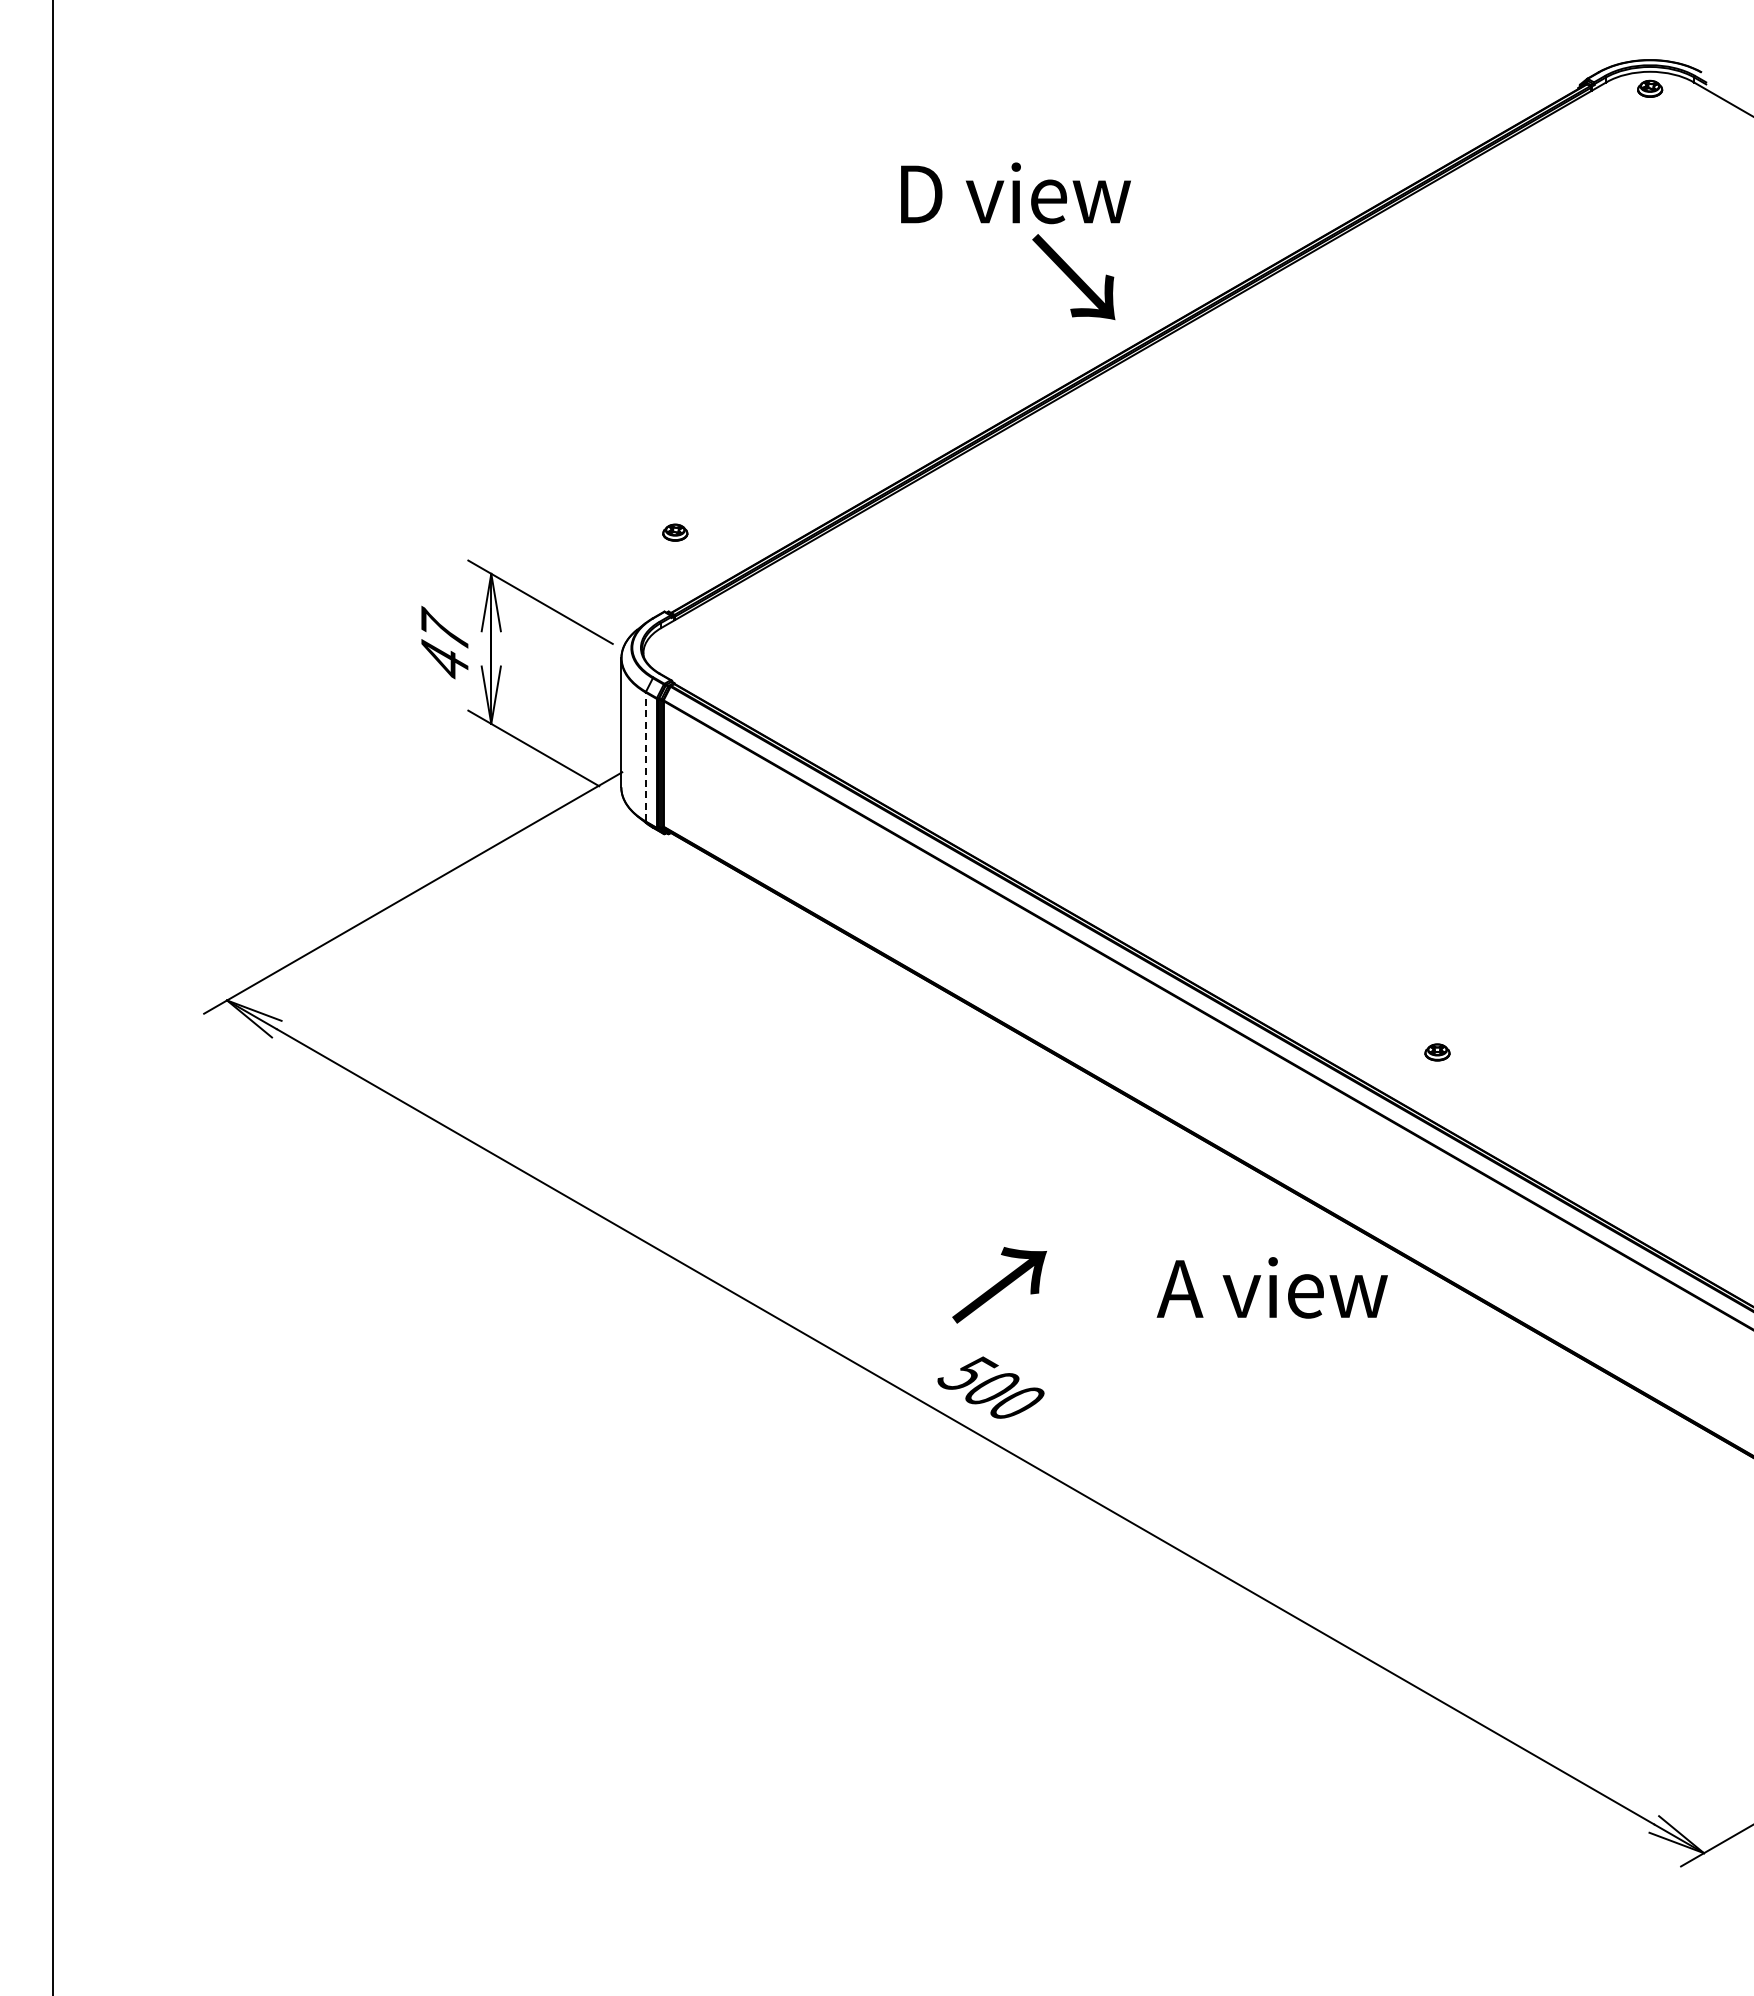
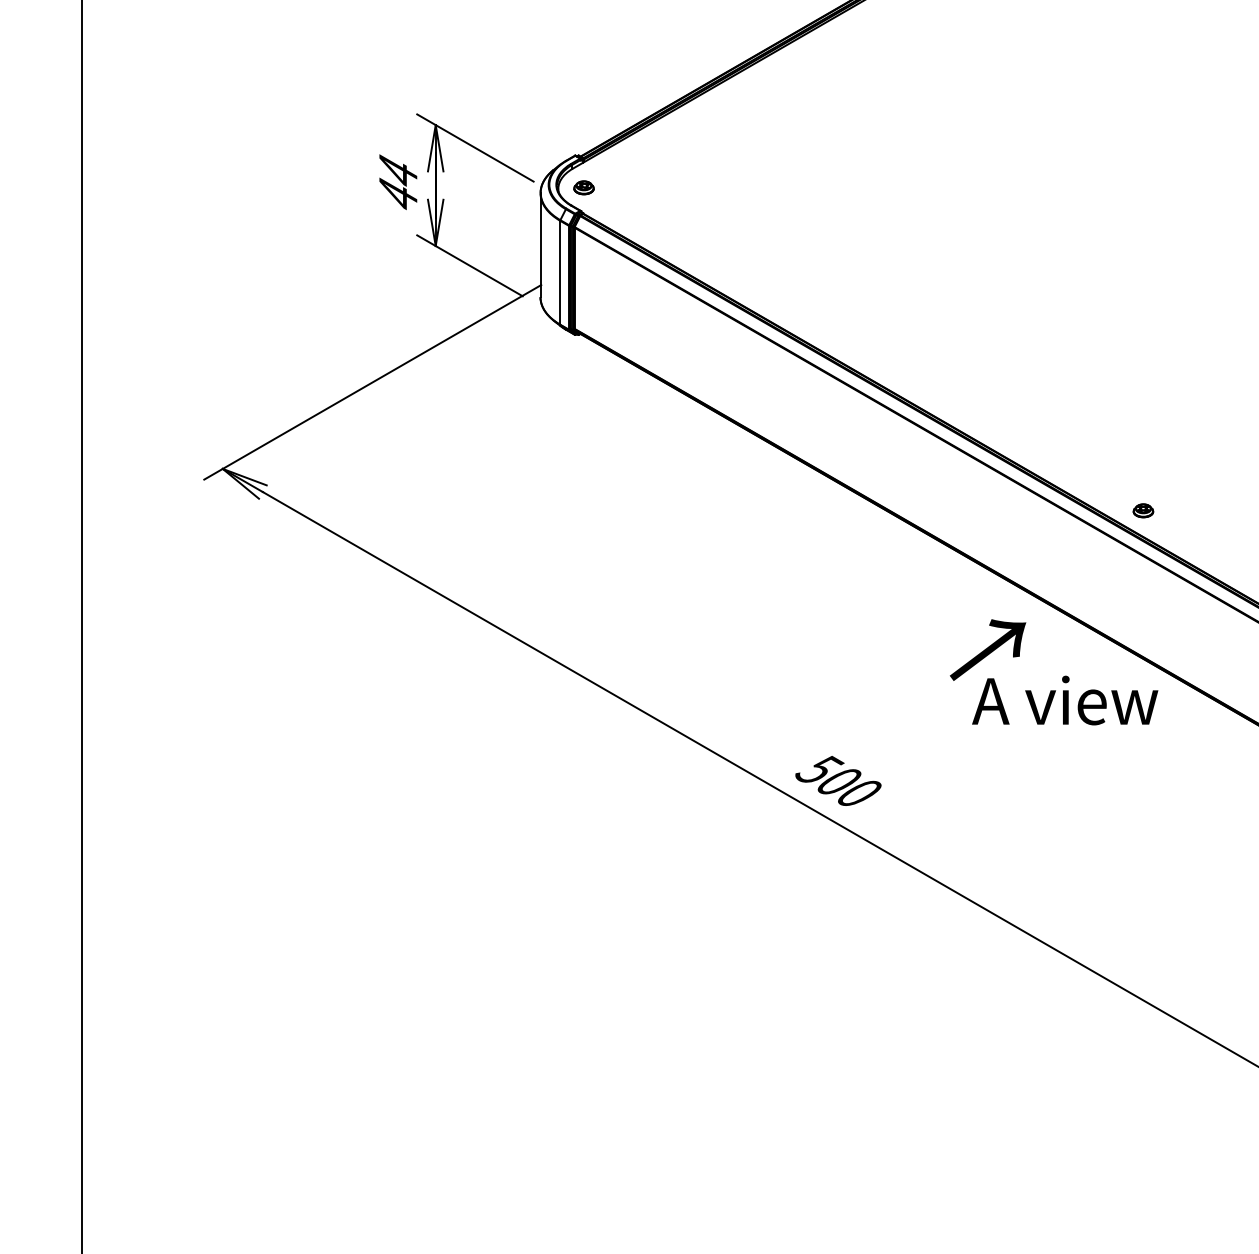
part: (675, 532) -> (584, 187), moved
text: (444, 627) -> (398, 168), 47 -> 44
line: (645, 756) -> (559, 272), dashed -> solid
part: (1437, 1052) -> (1143, 510), moved
text: (999, 1285) -> (987, 650), moved

